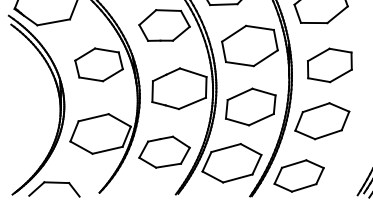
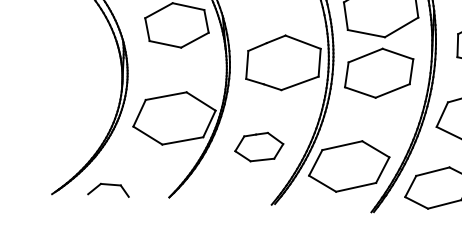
part: (250, 106) -> (378, 72), moved
part: (164, 151) -> (259, 146), size x0.7
part: (54, 189) -> (108, 190), size x0.6

